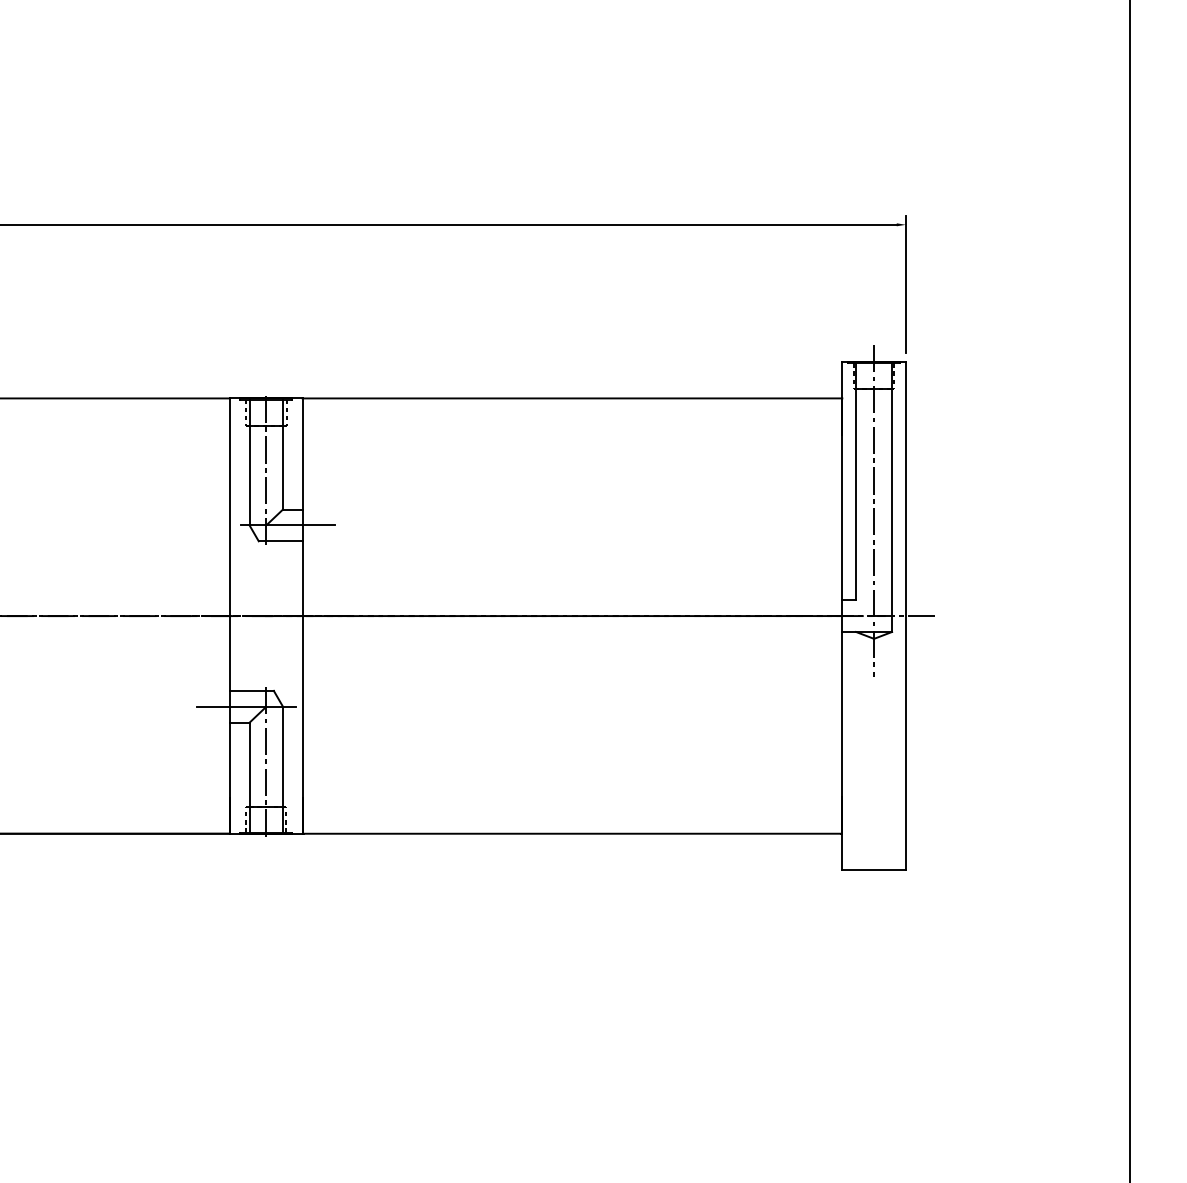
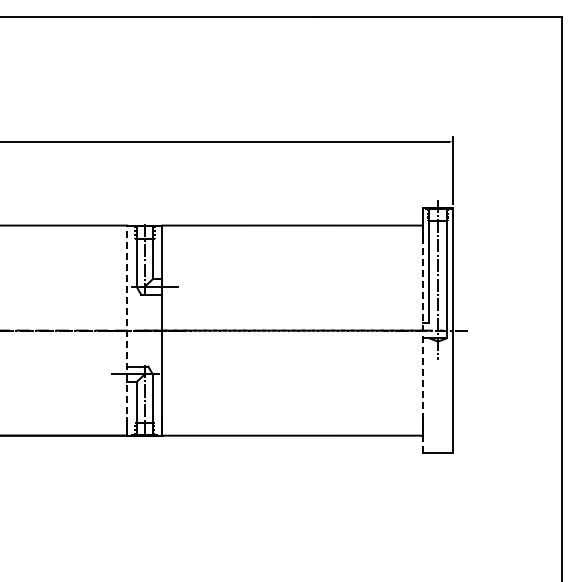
line: (230, 615) -> (127, 330), solid -> dashed
line: (841, 634) -> (422, 339), solid -> dashed

